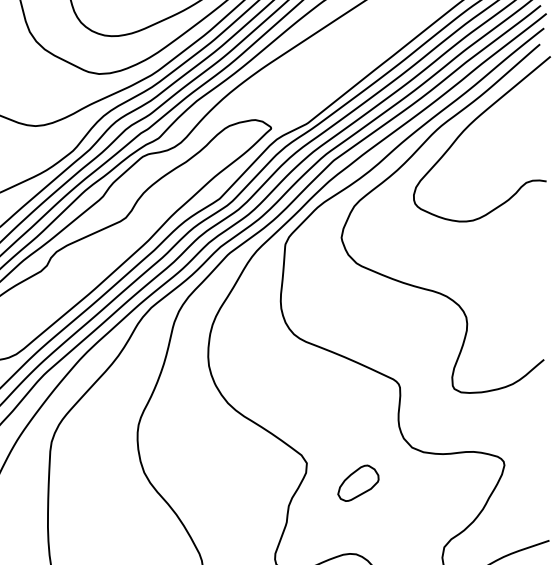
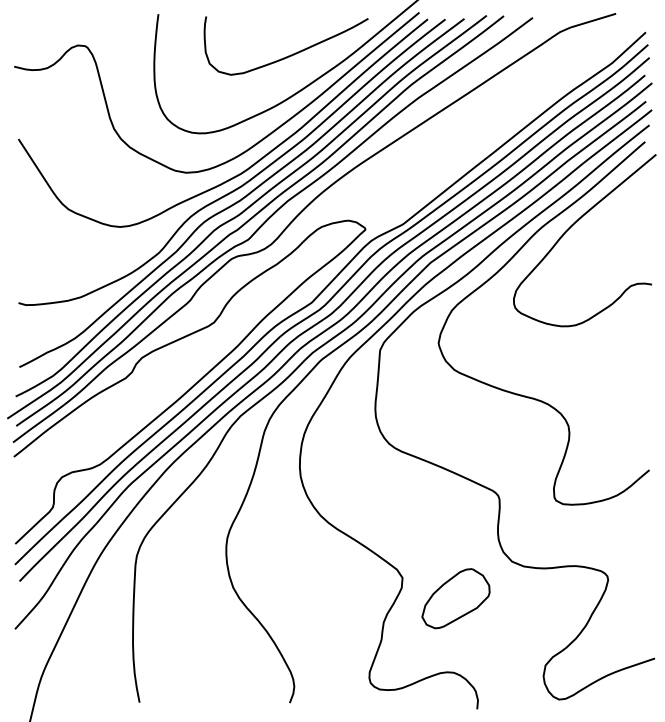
part: (358, 483) -> (456, 598), size x1.6

